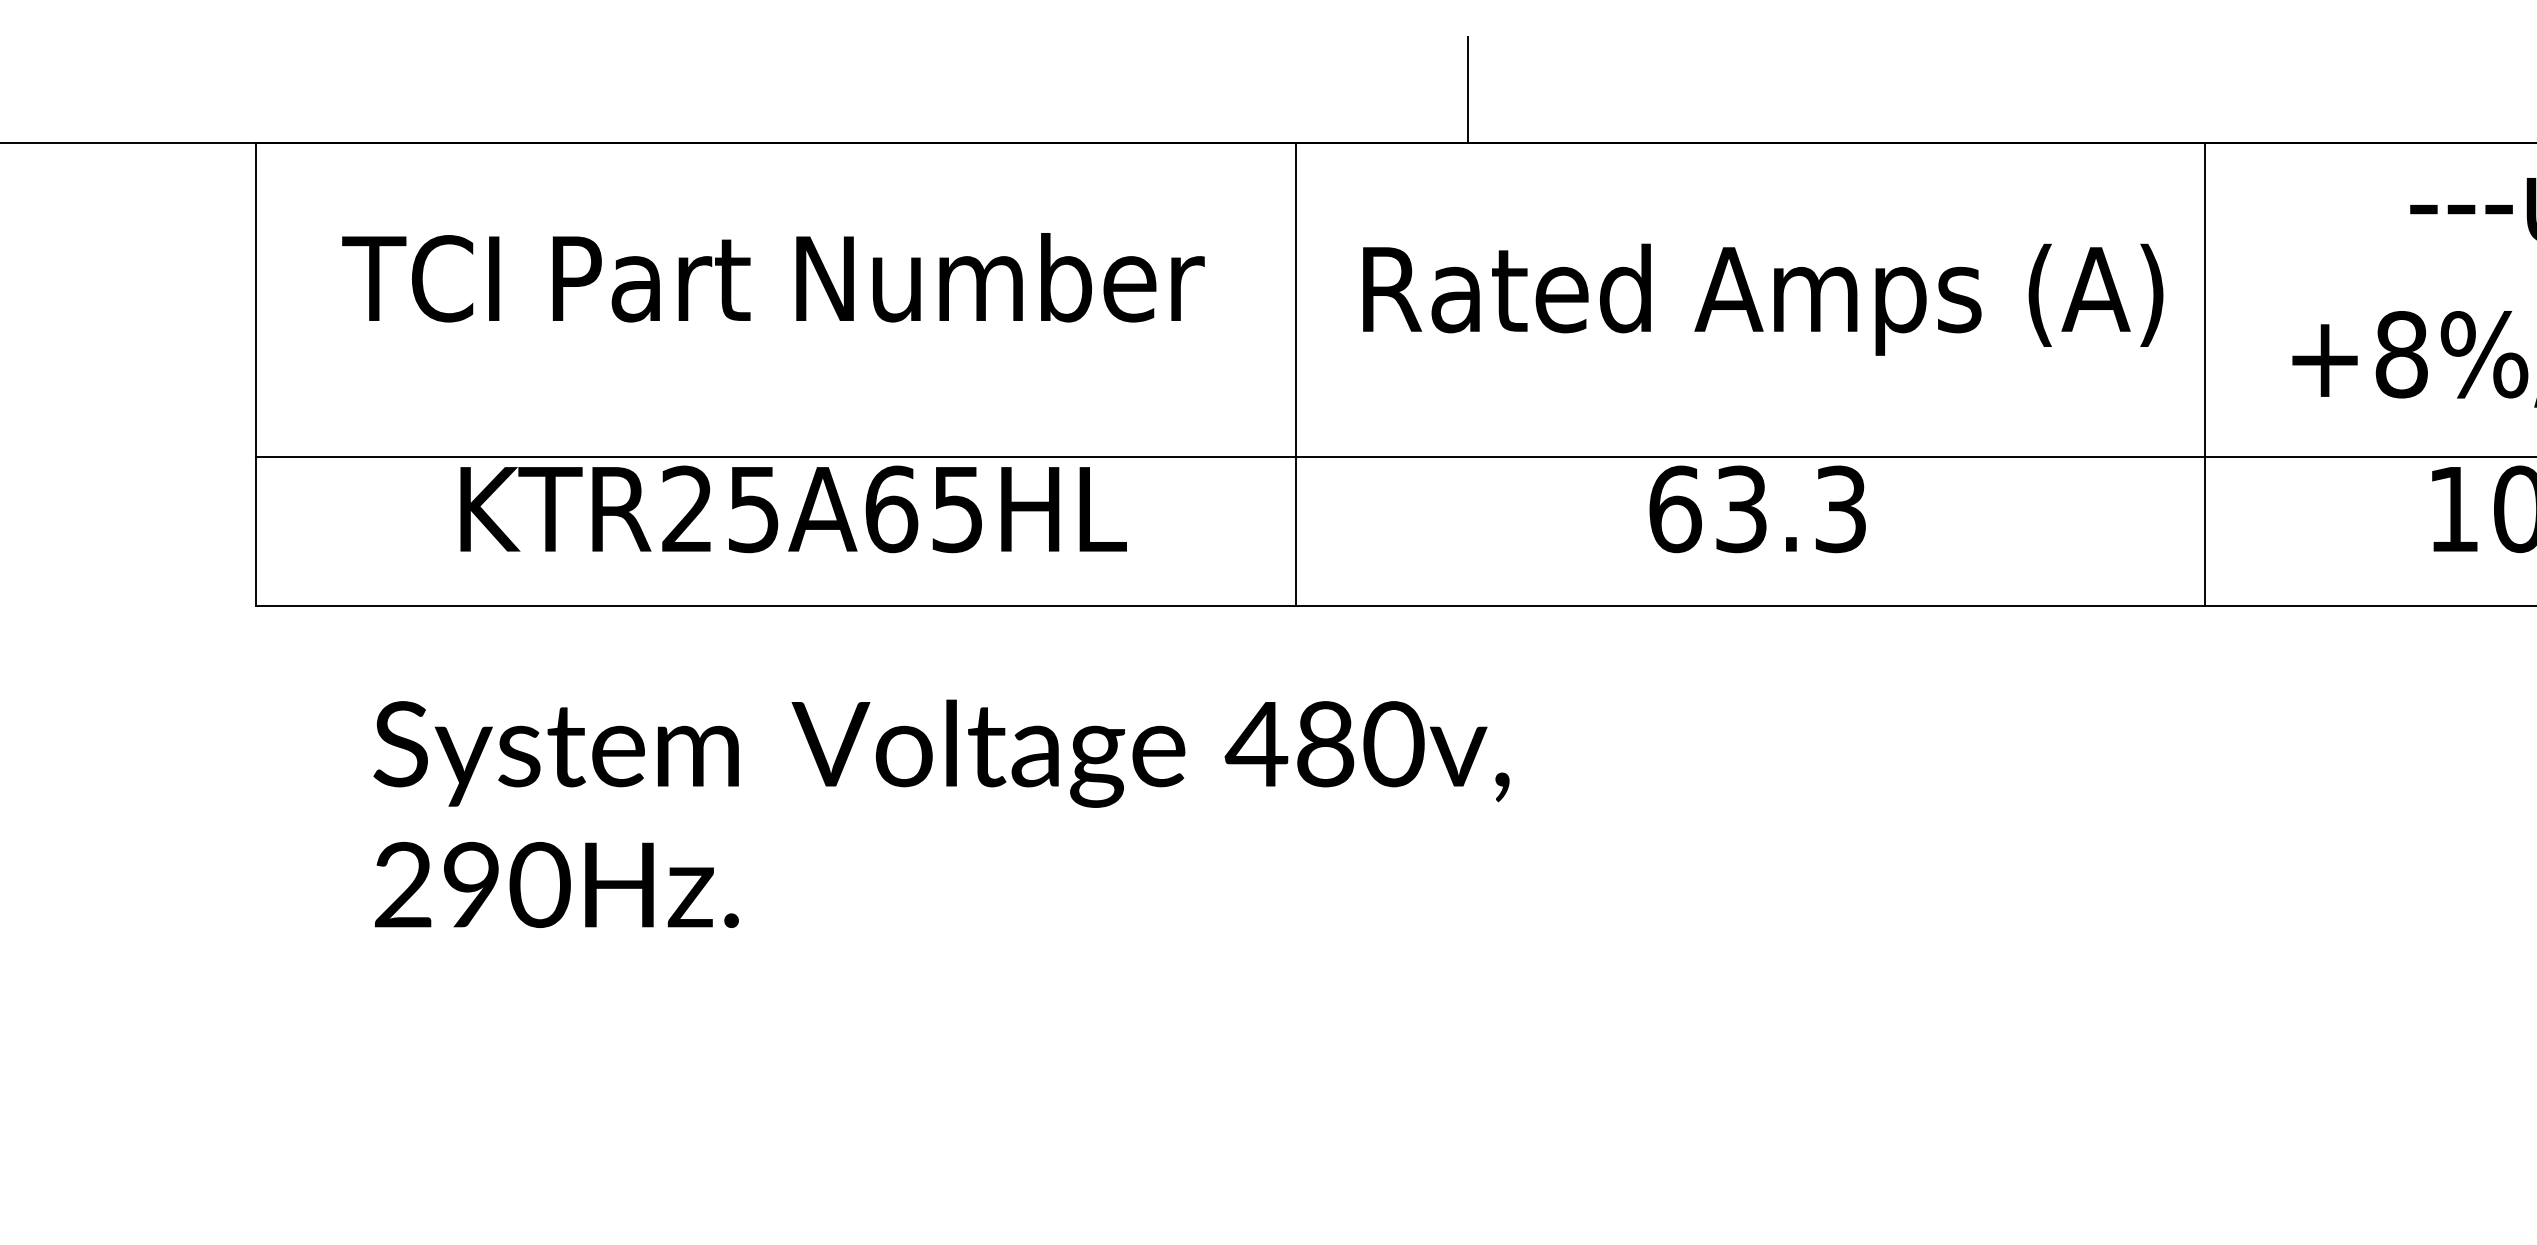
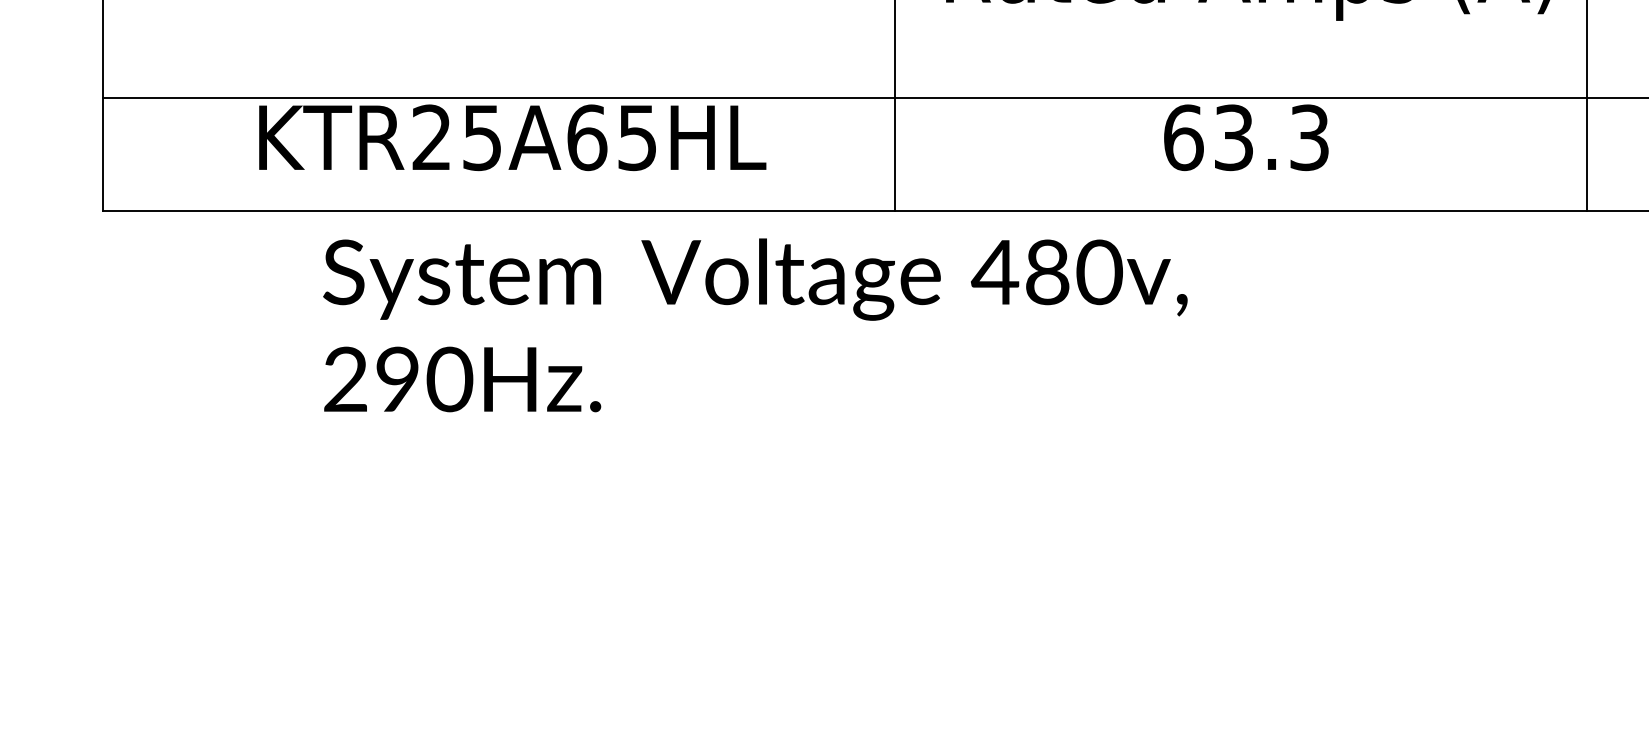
text: (941, 813) -> (755, 325), moved

